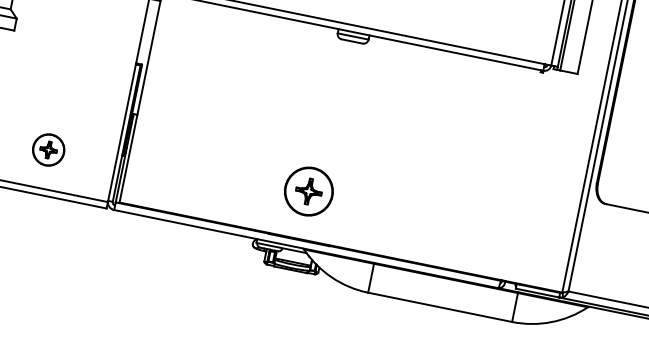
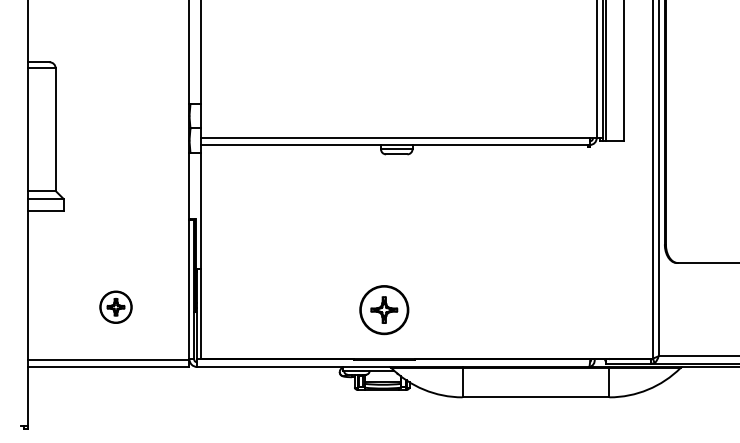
part: (48, 149) -> (115, 306), moved

